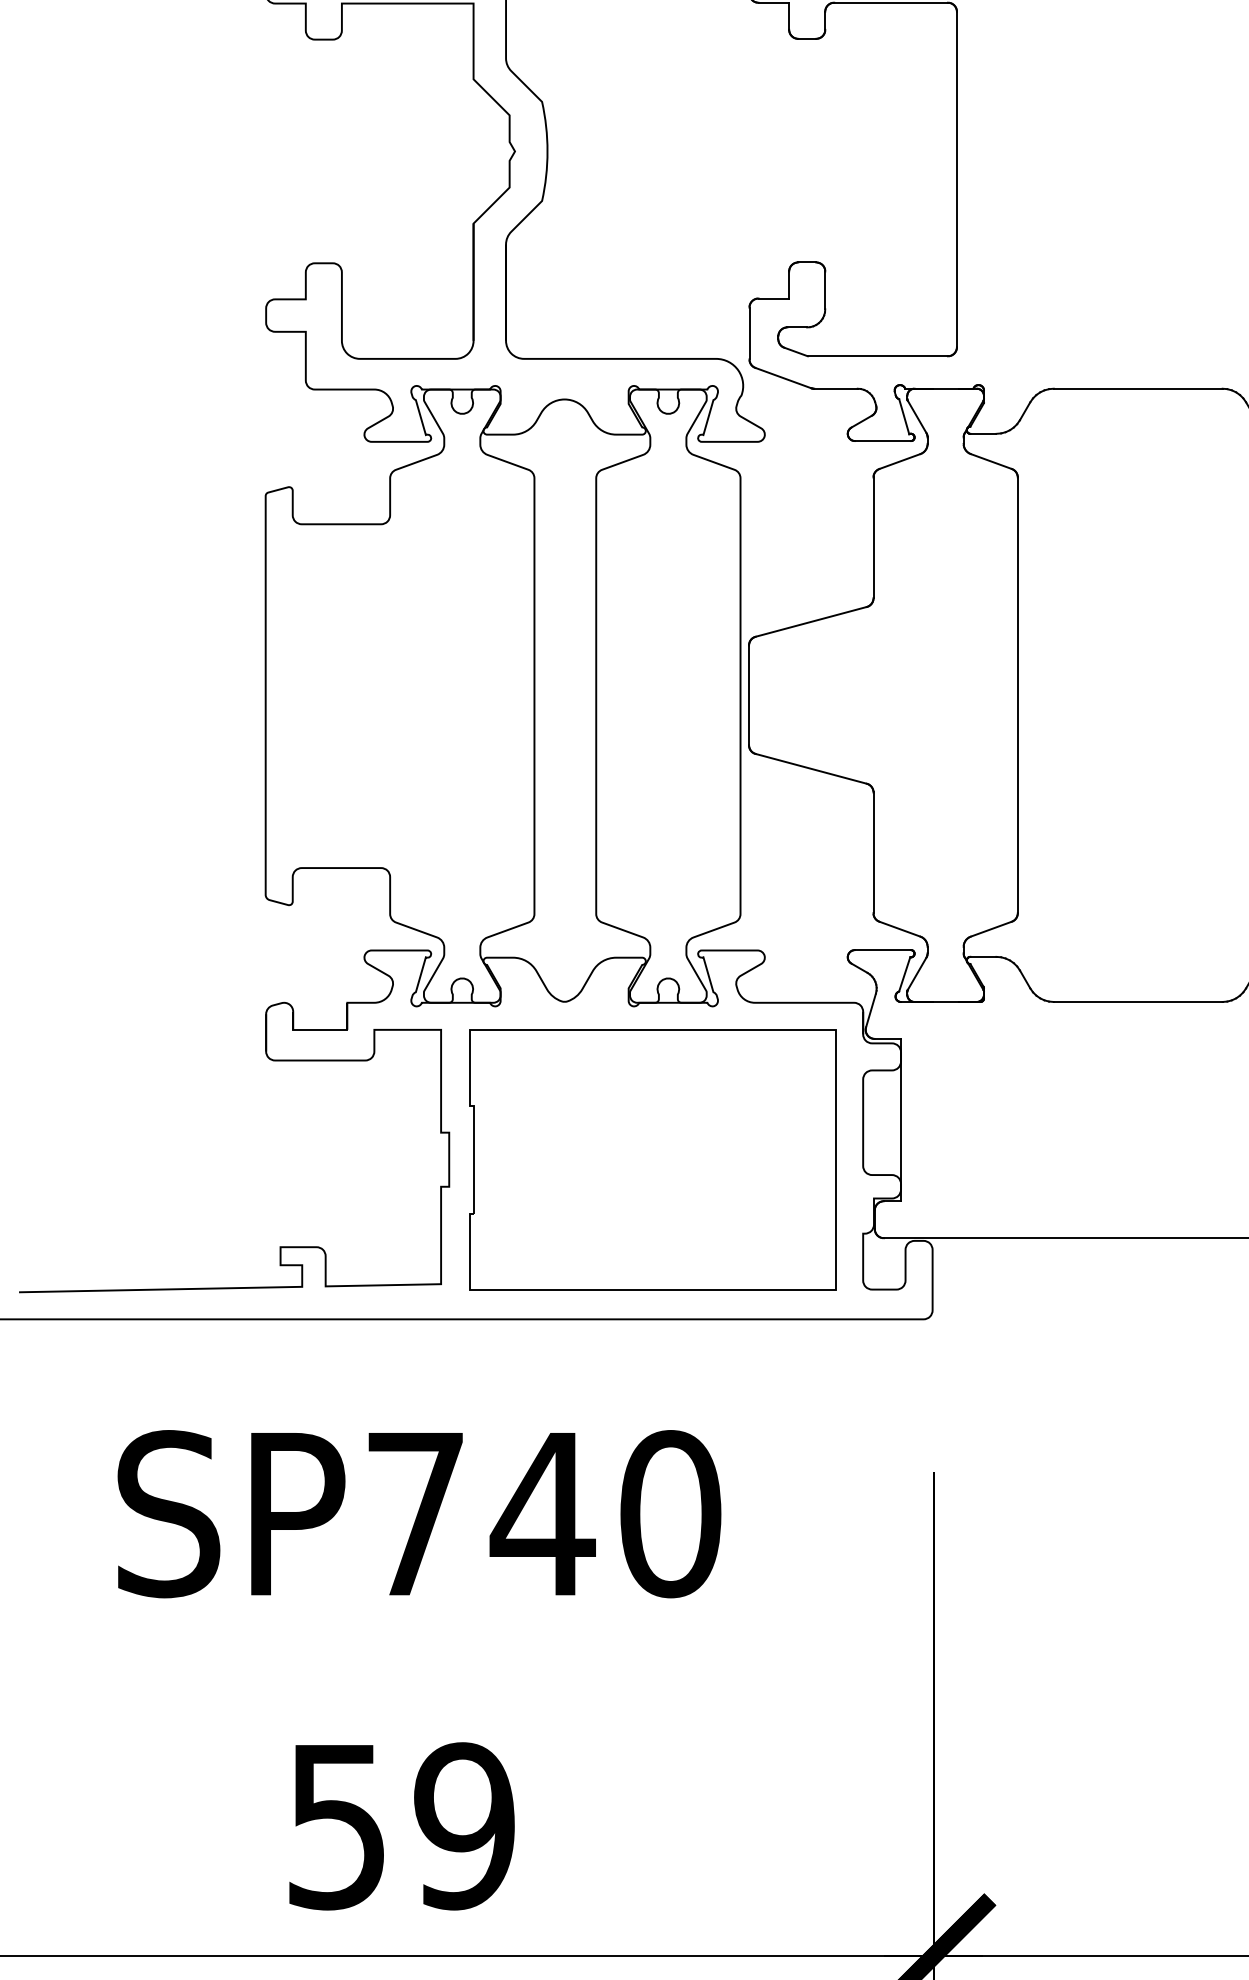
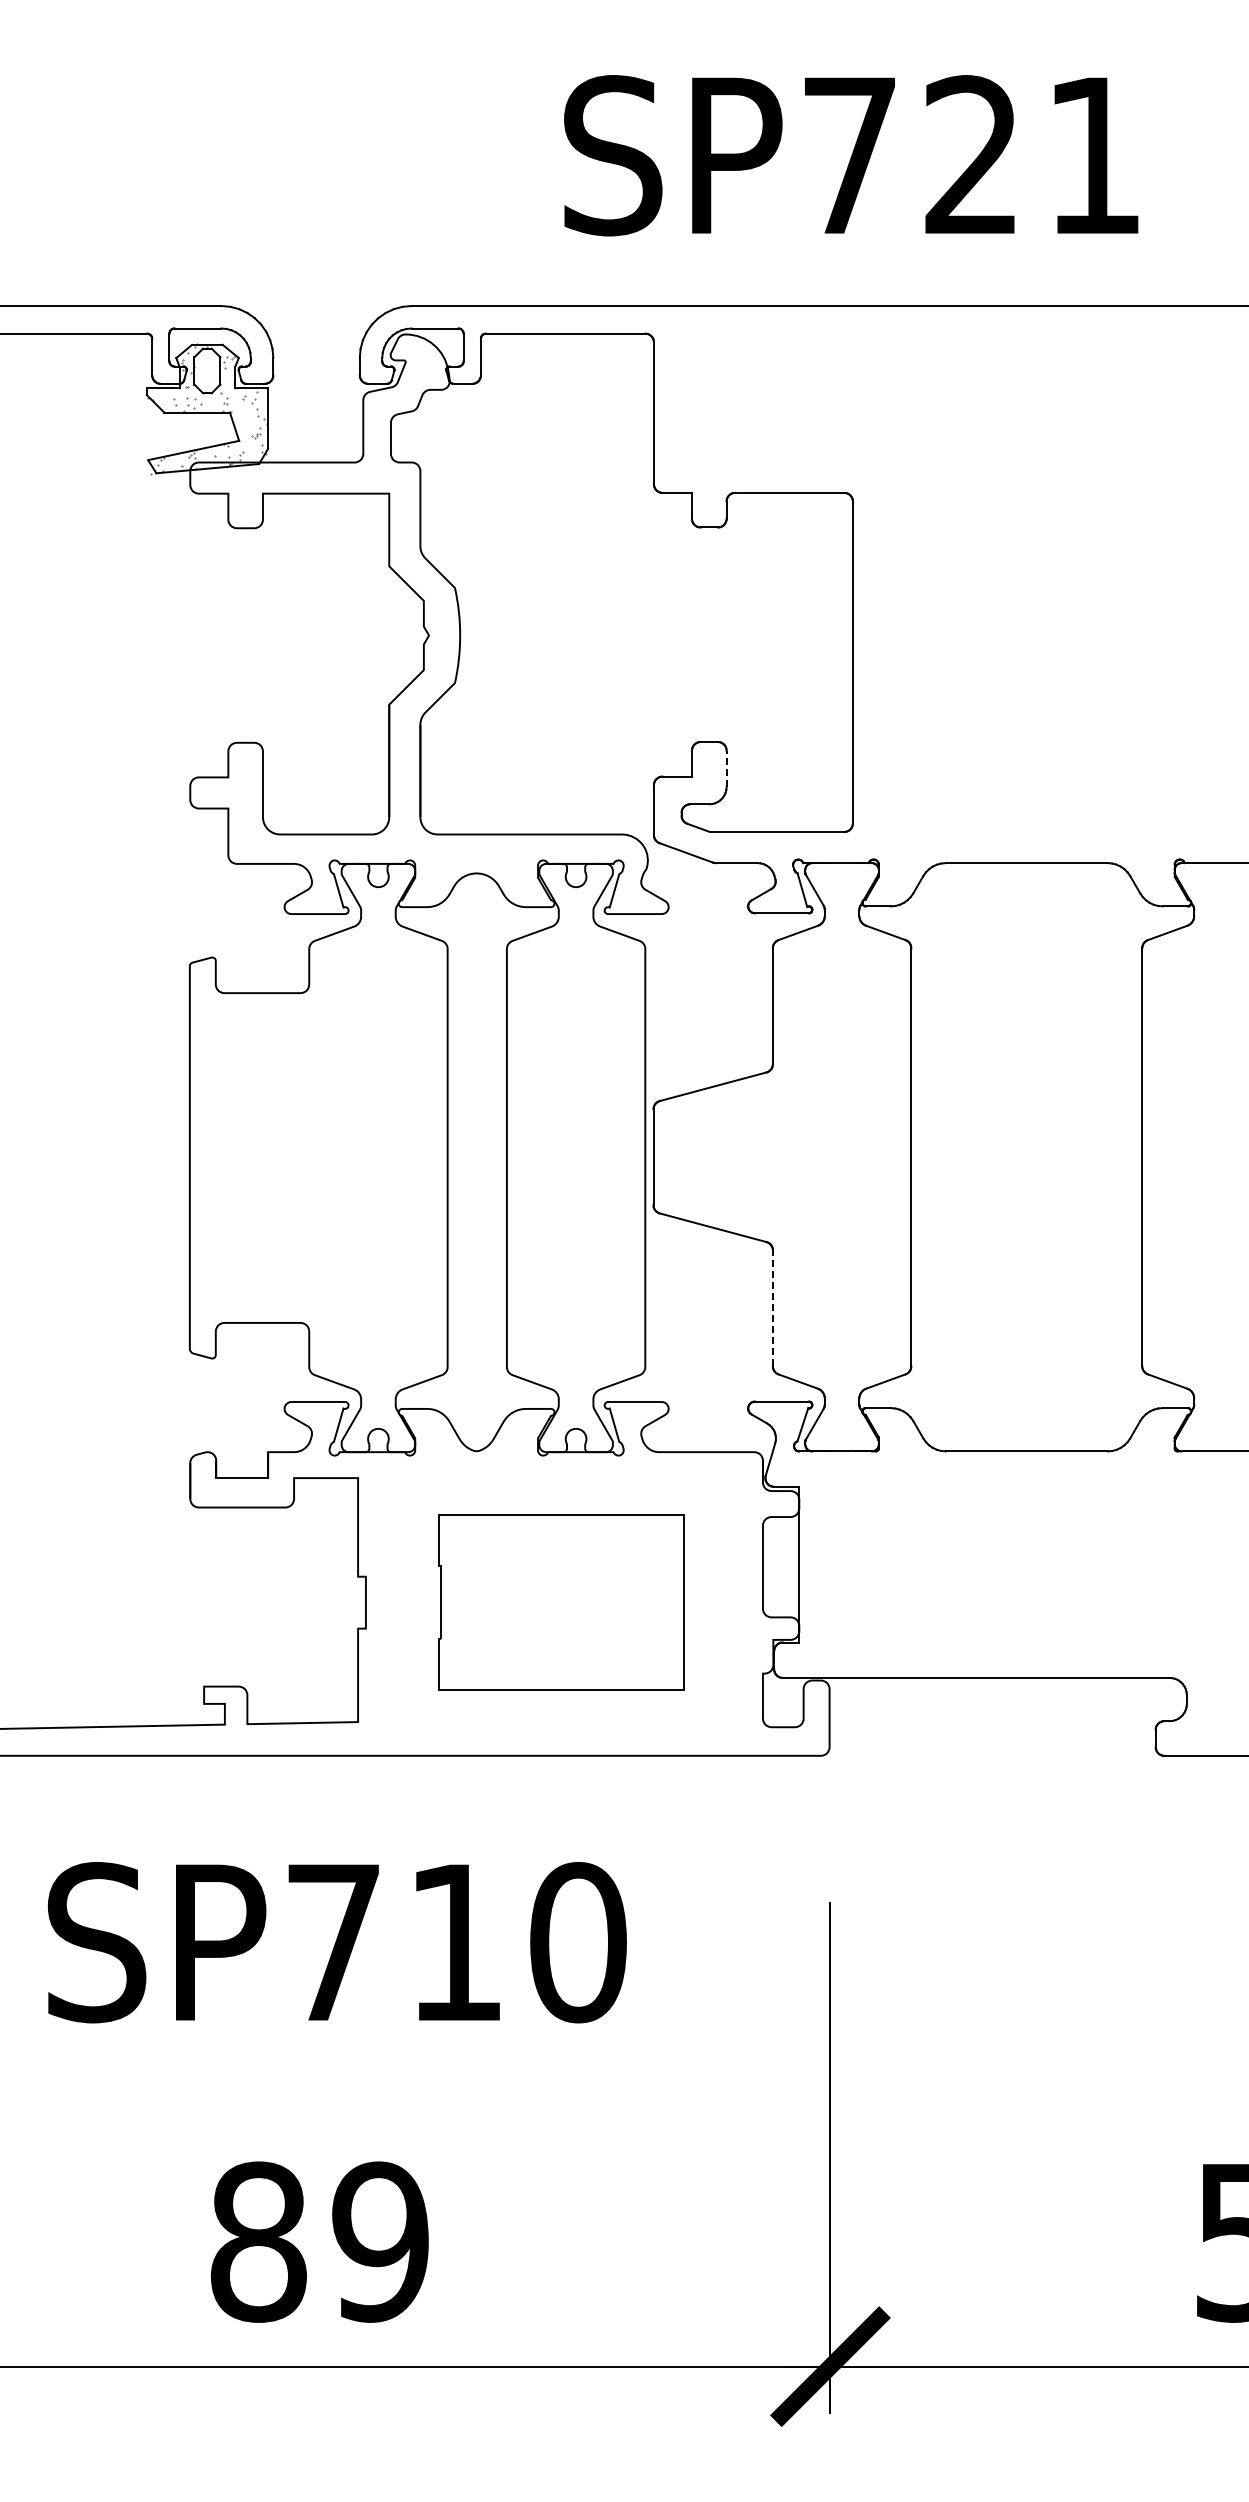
line: (825, 290) -> (726, 768), solid -> dashed
line: (873, 853) -> (772, 1308), solid -> dashed
part: (653, 1159) -> (561, 1602), size x0.7
text: (542, 1513) -> (455, 1942), SP740 -> SP710
text: (337, 1825) -> (258, 2241), 59 -> 89

